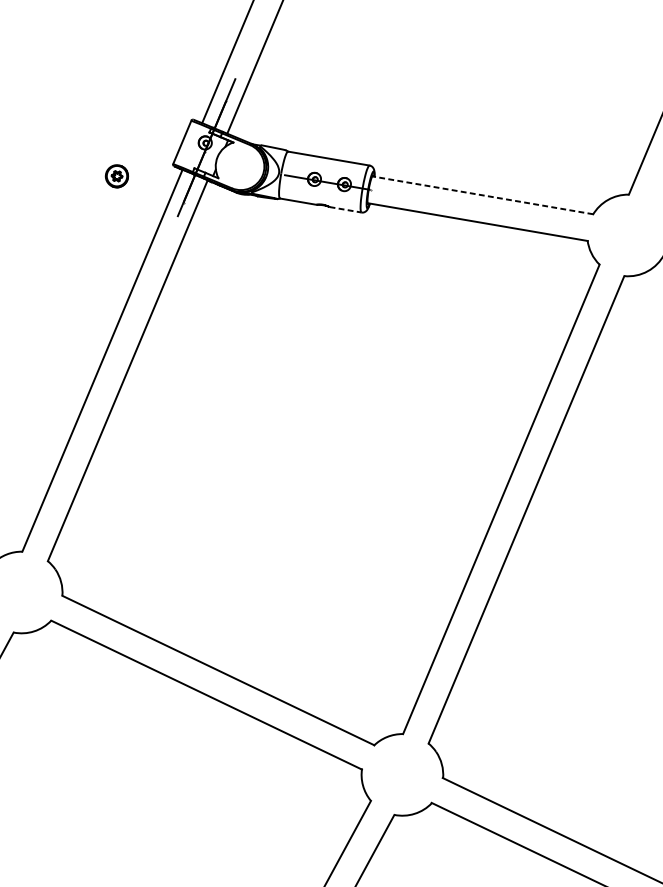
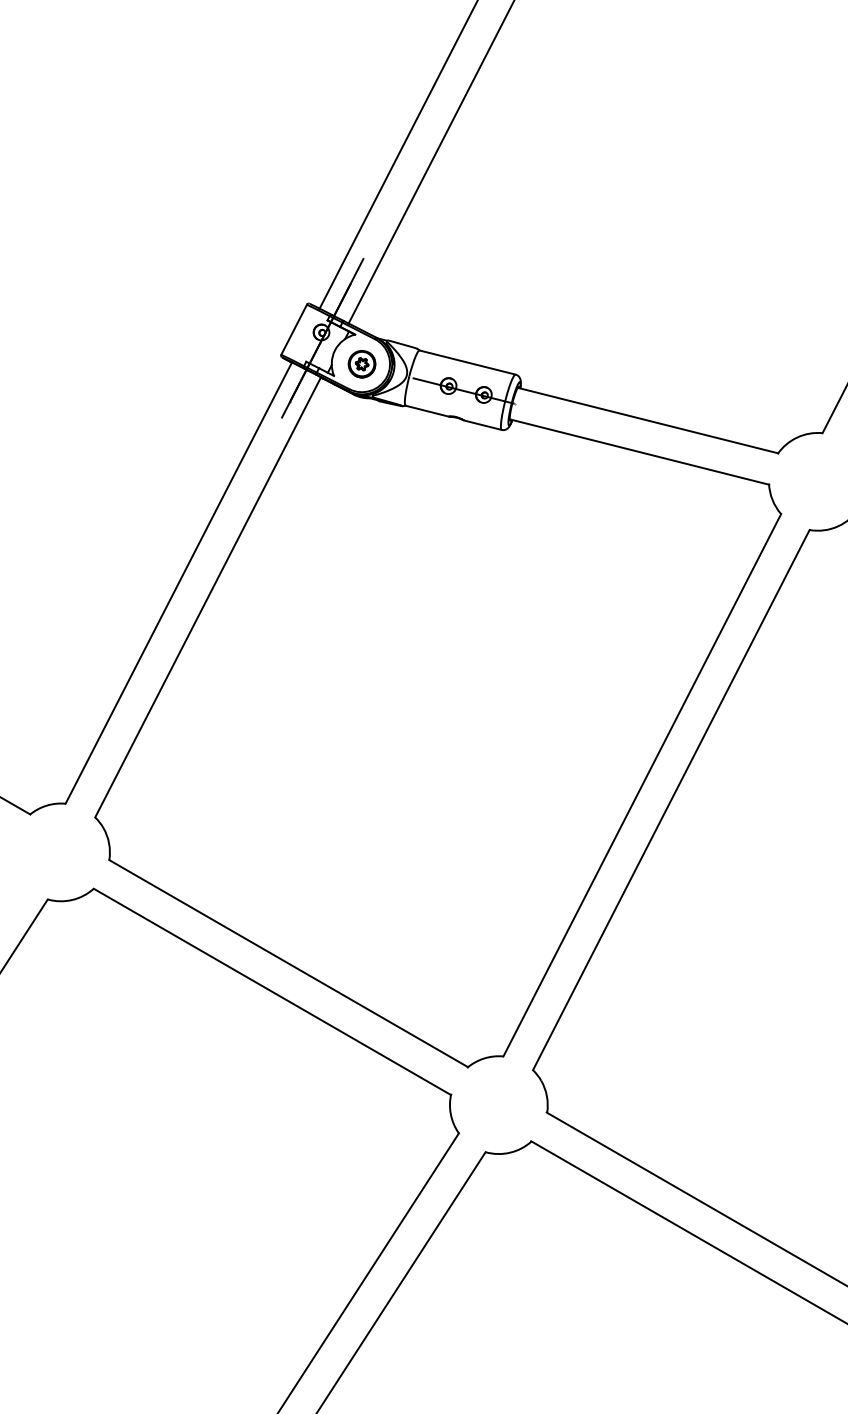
part: (116, 176) -> (361, 364), moved
line: (482, 195) -> (647, 420), dashed -> solid
line: (346, 209) -> (483, 425), dashed -> solid

